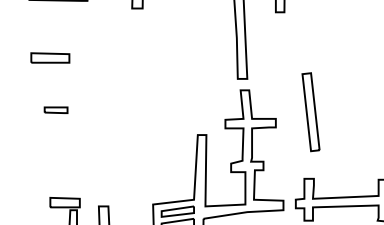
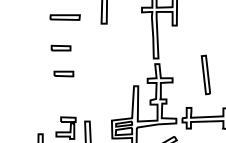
part: (55, 109) -> (63, 73), size x1.67
part: (310, 111) -> (205, 74), moved

